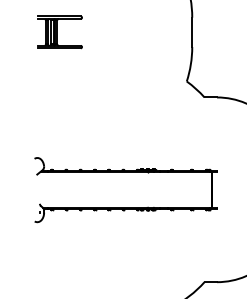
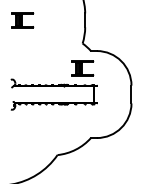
part: (186, 134) -> (82, 68), added

